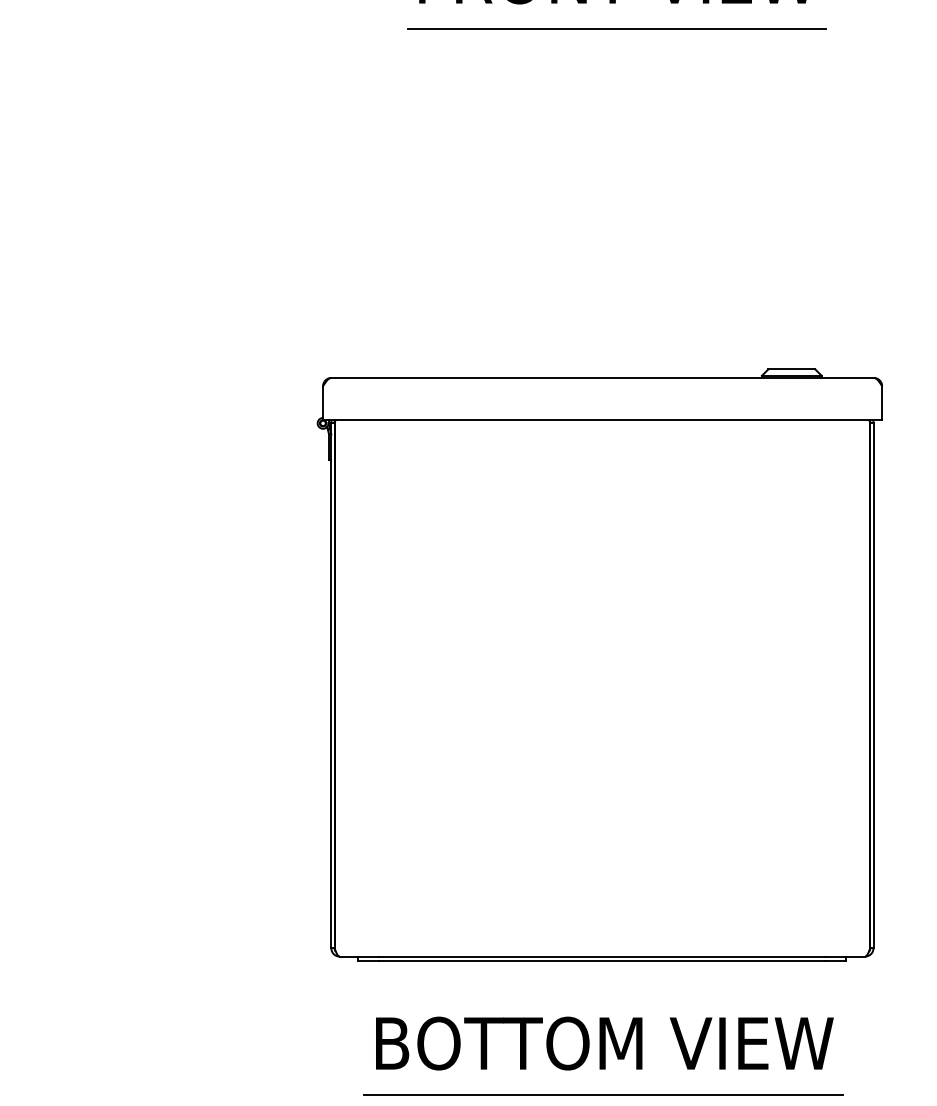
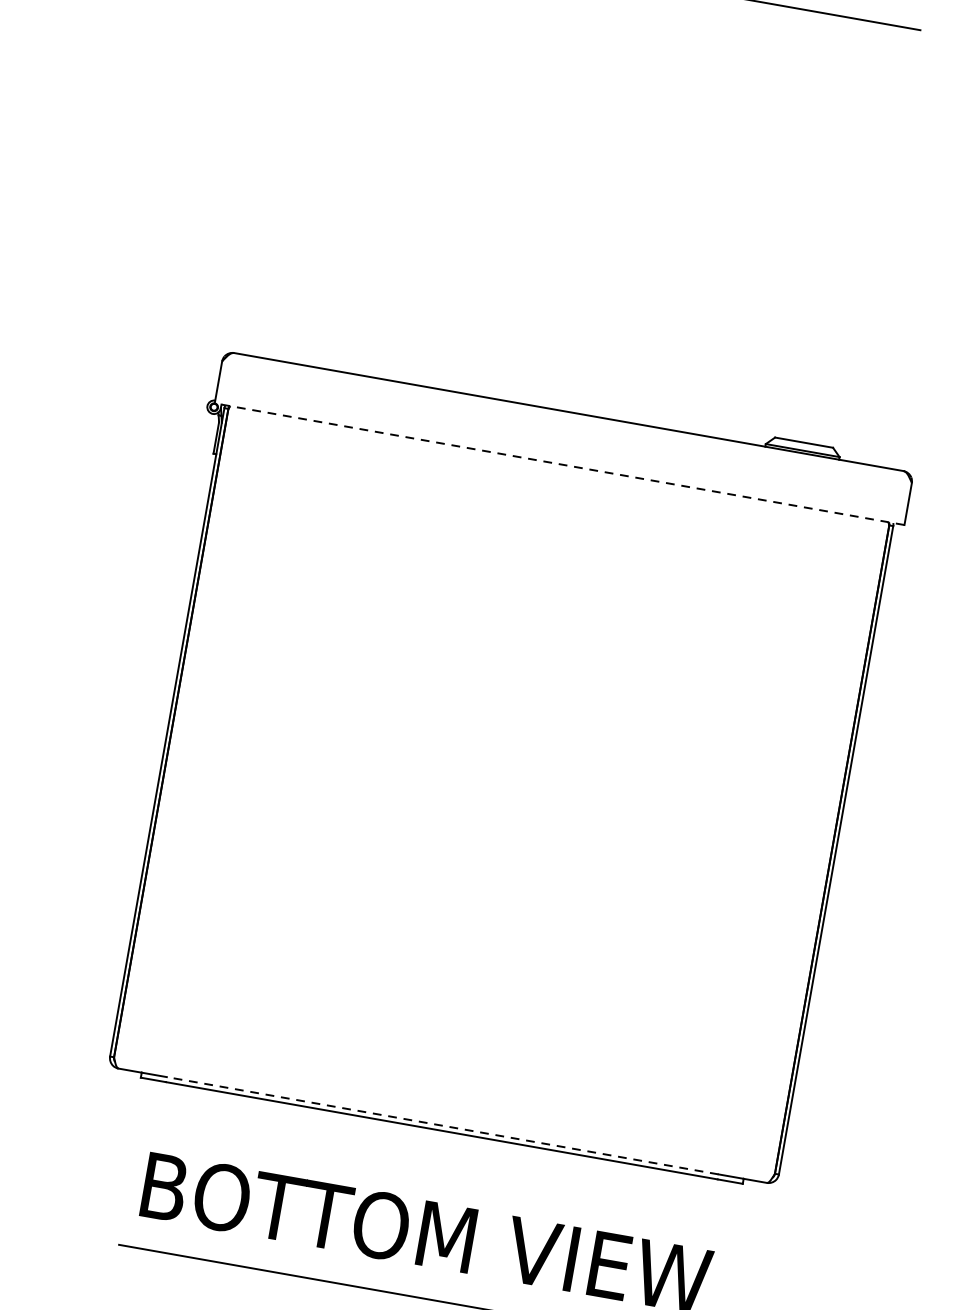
line: (602, 420) -> (559, 464), solid -> dashed
line: (602, 956) -> (442, 1125), solid -> dashed

